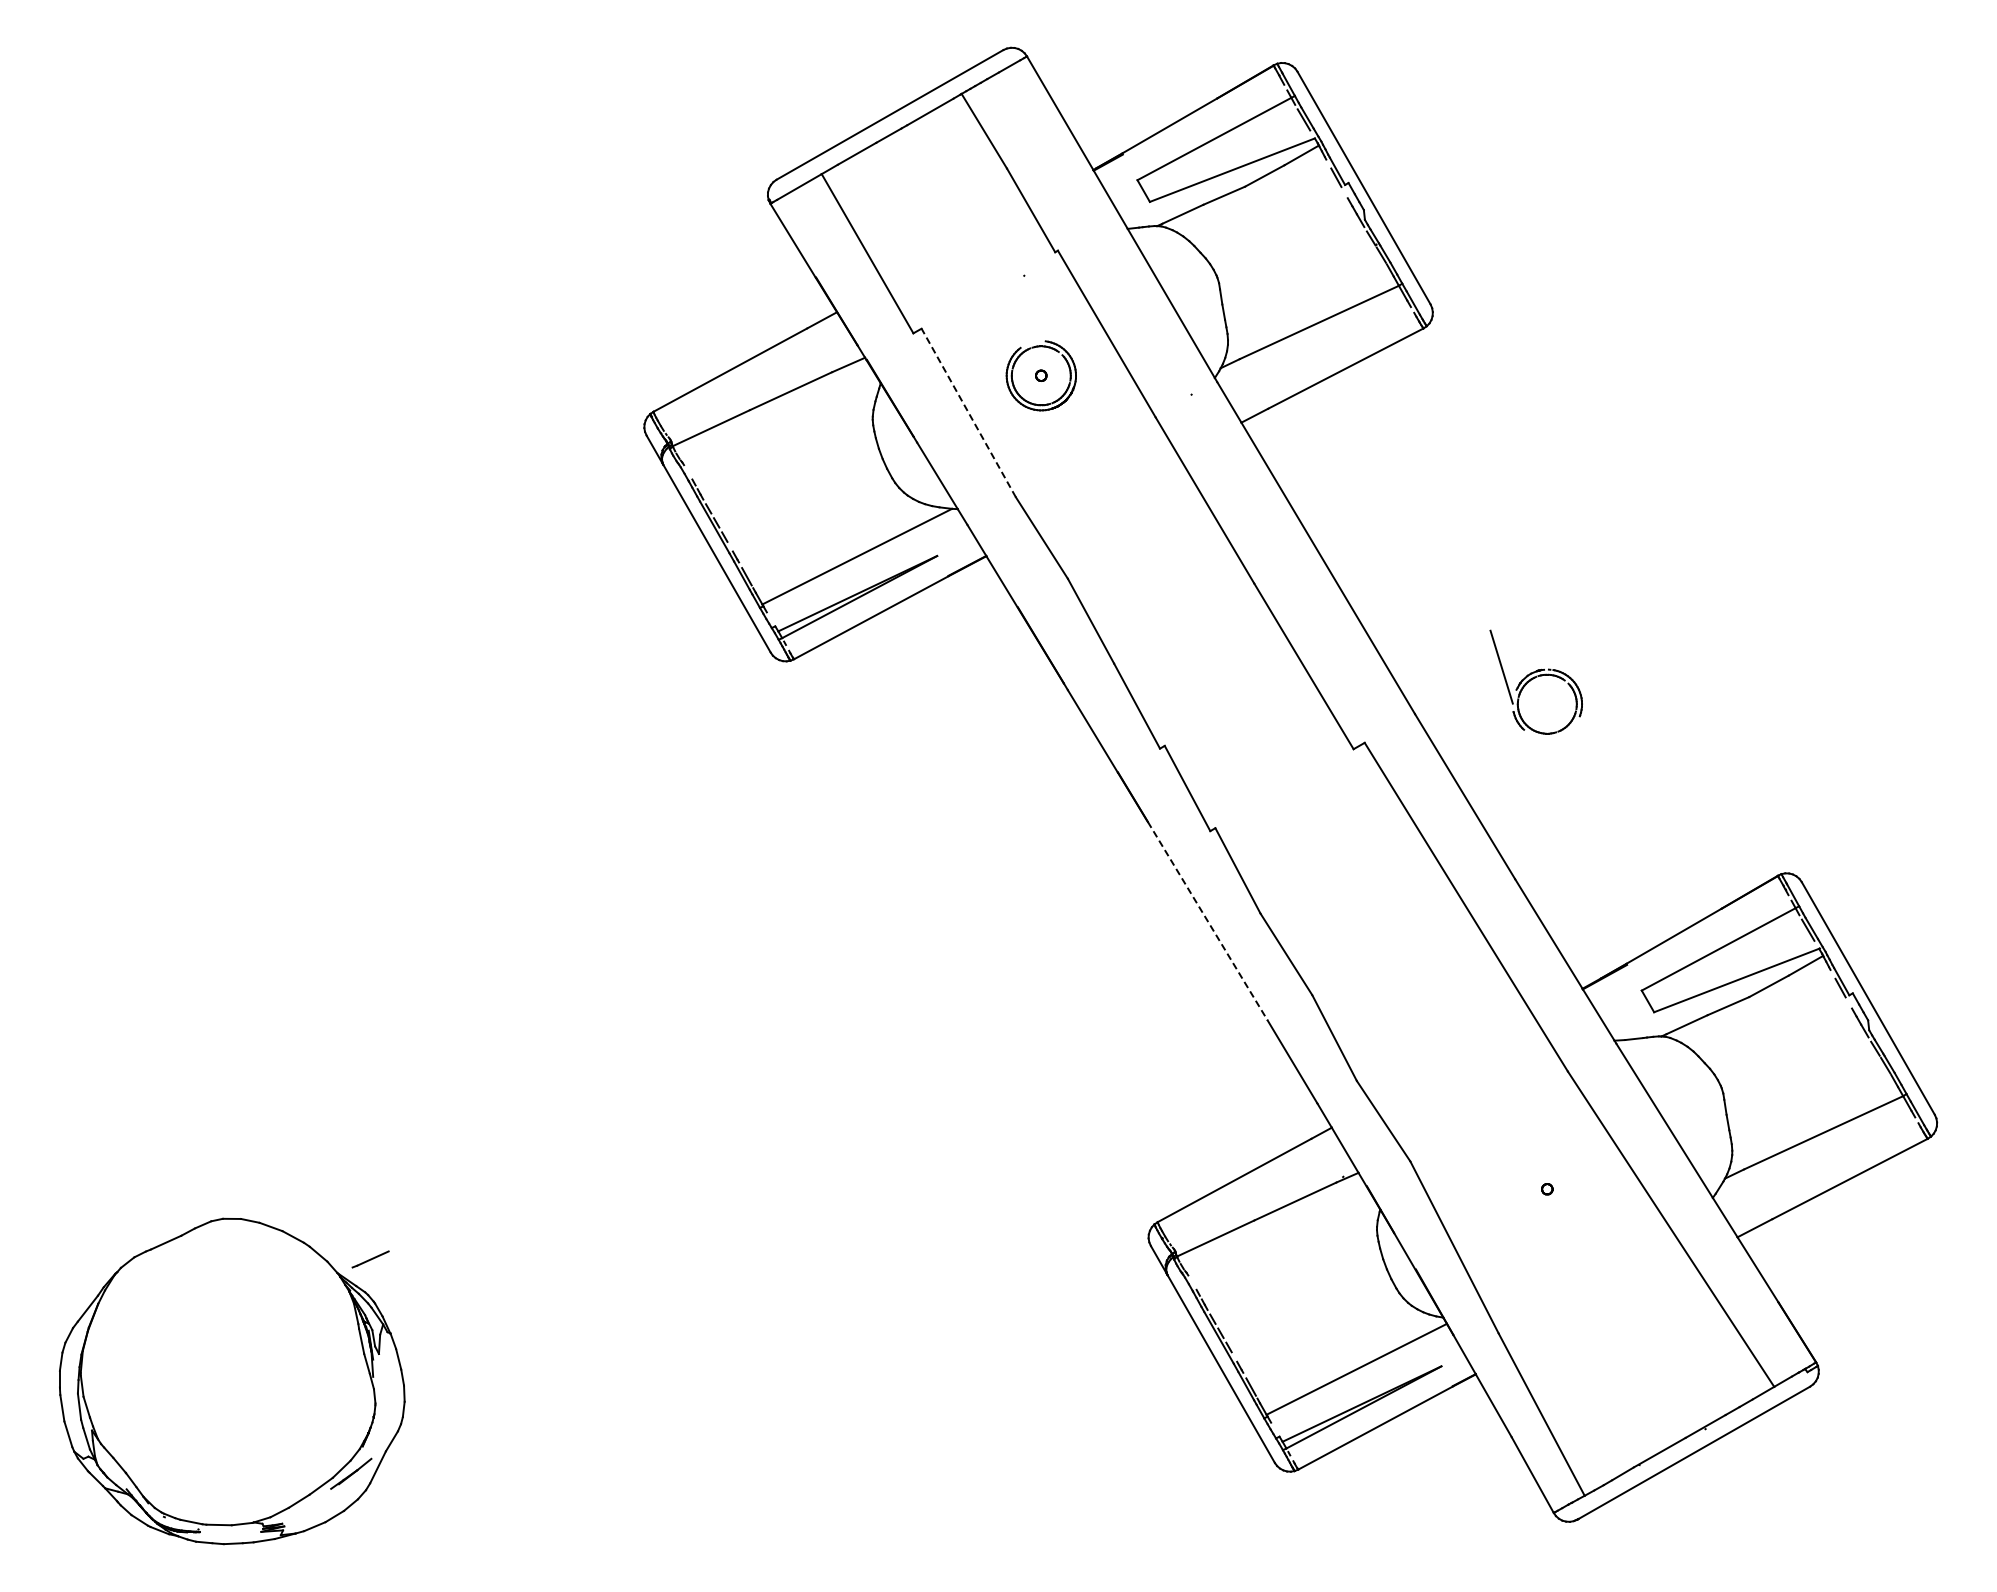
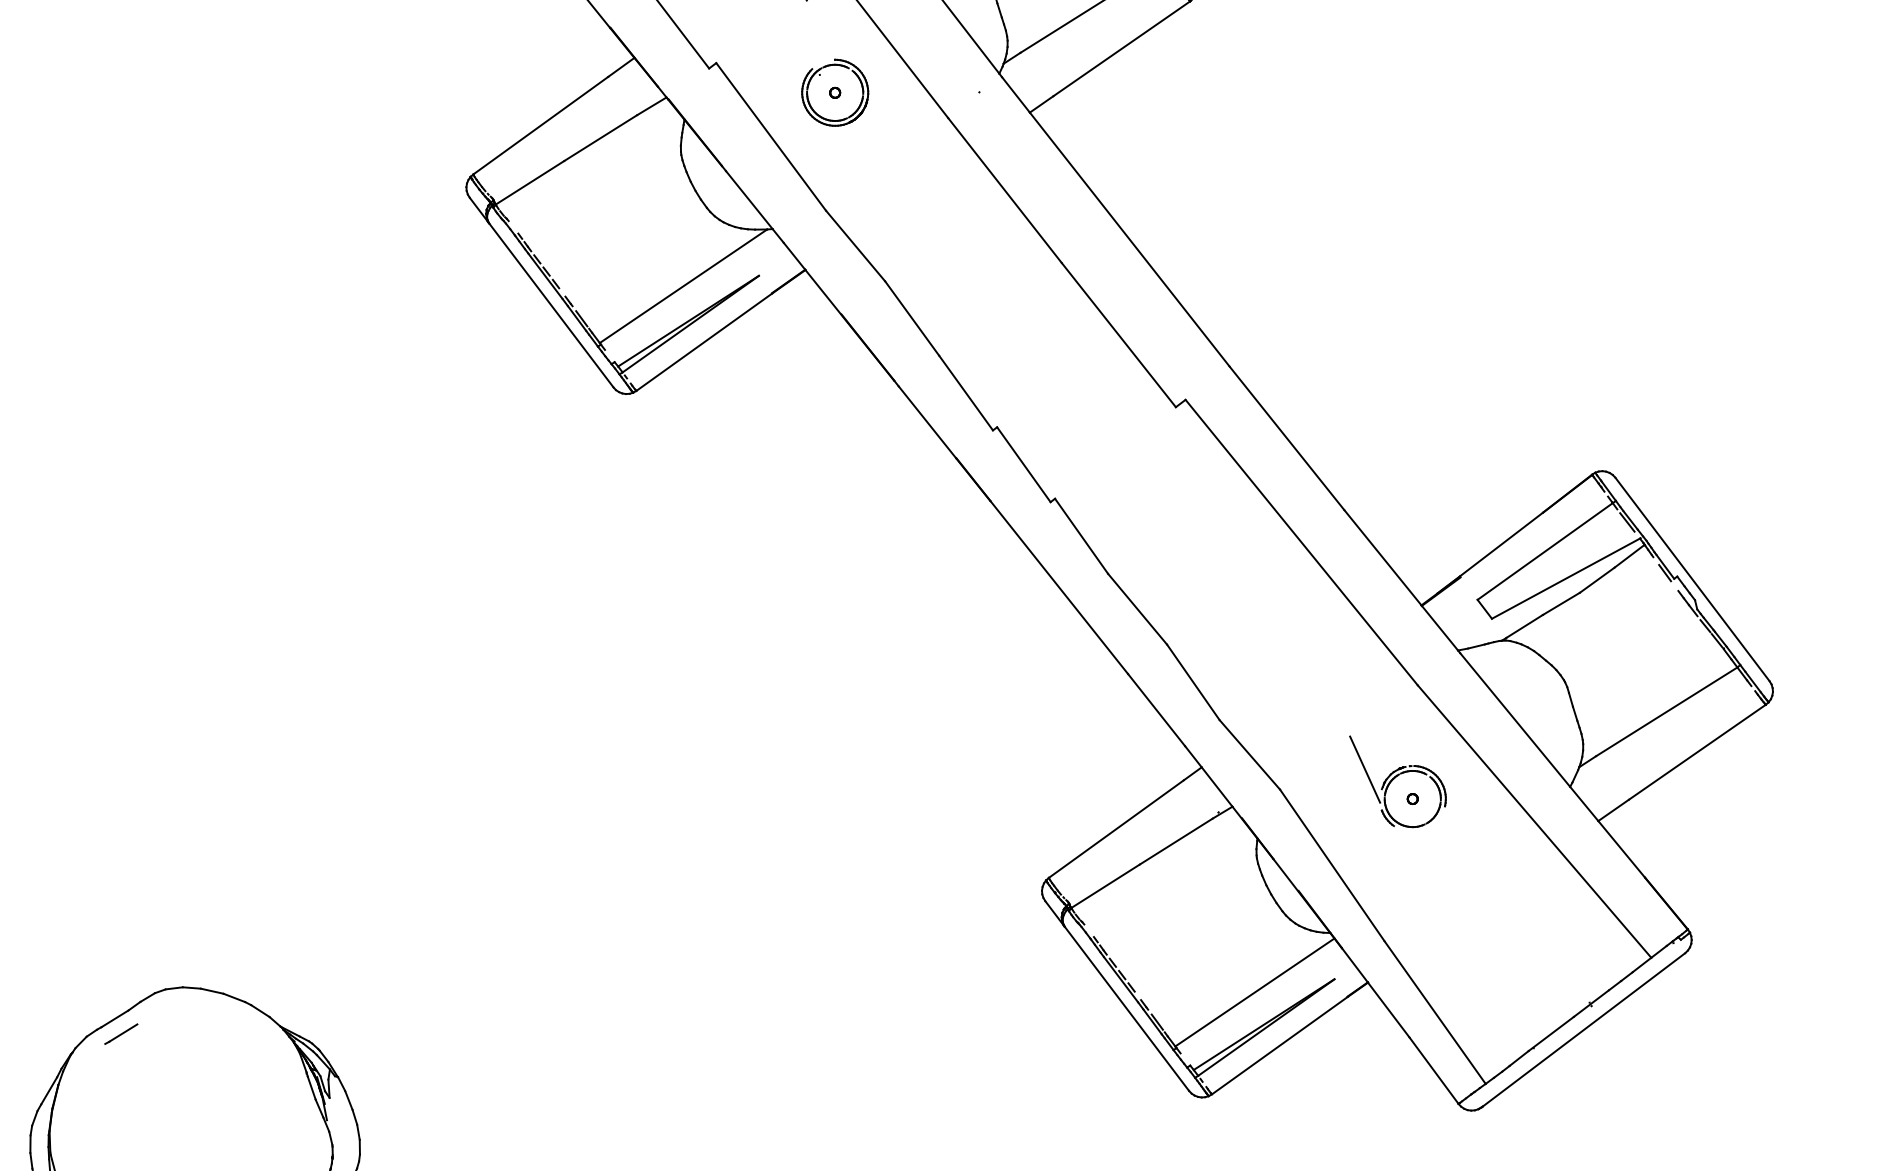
line: (968, 413) -> (771, 137), dashed -> solid
part: (1535, 681) -> (1398, 778), moved
line: (1208, 921) -> (1059, 587), dashed -> solid
line: (370, 1259) -> (121, 1034), moved

